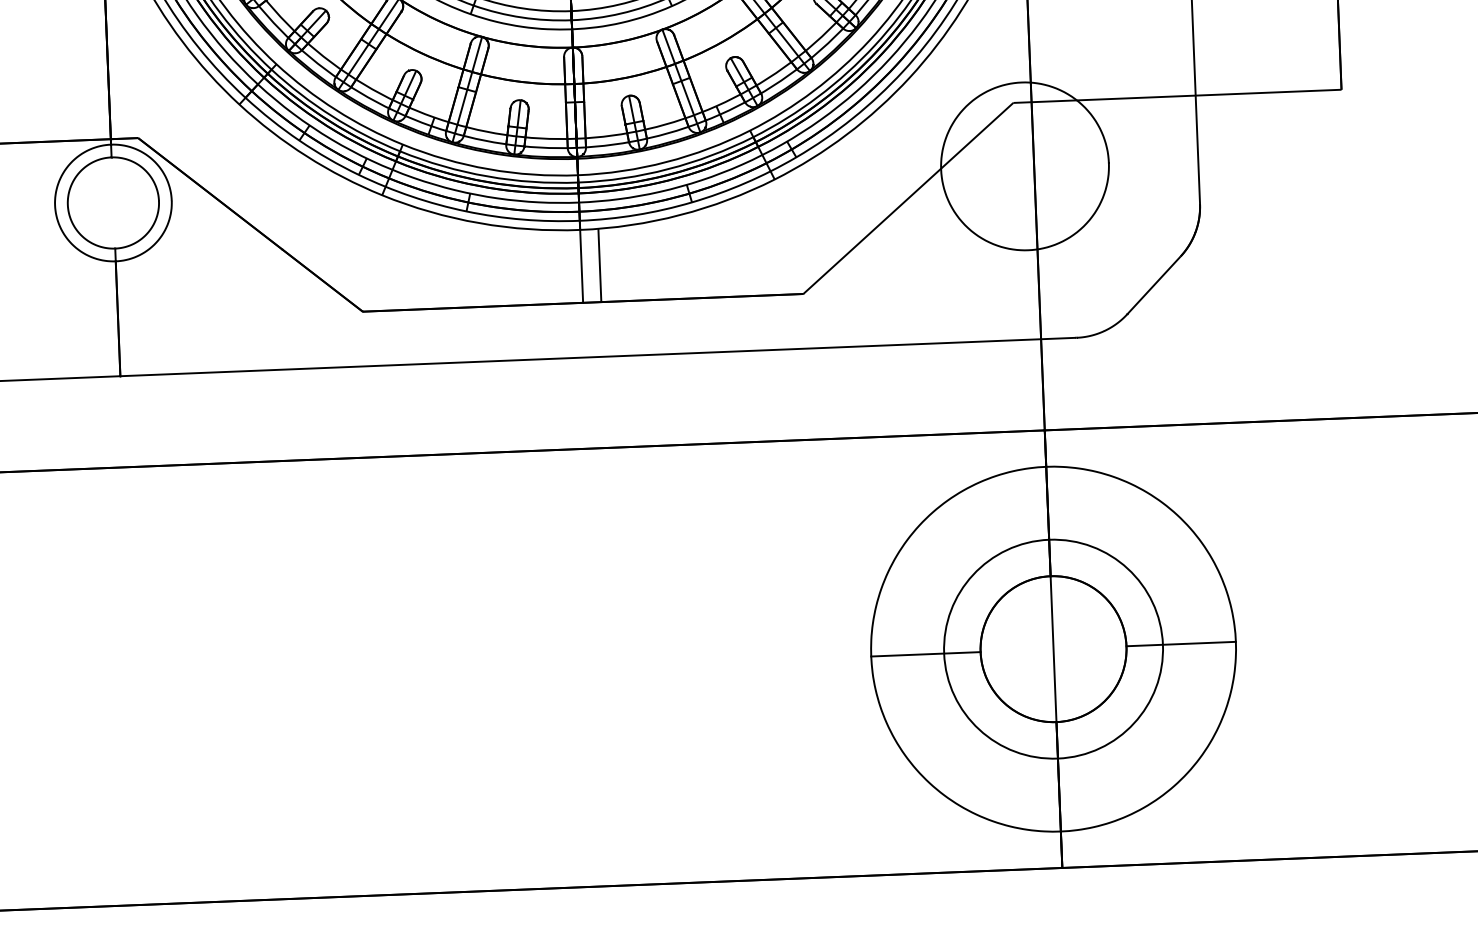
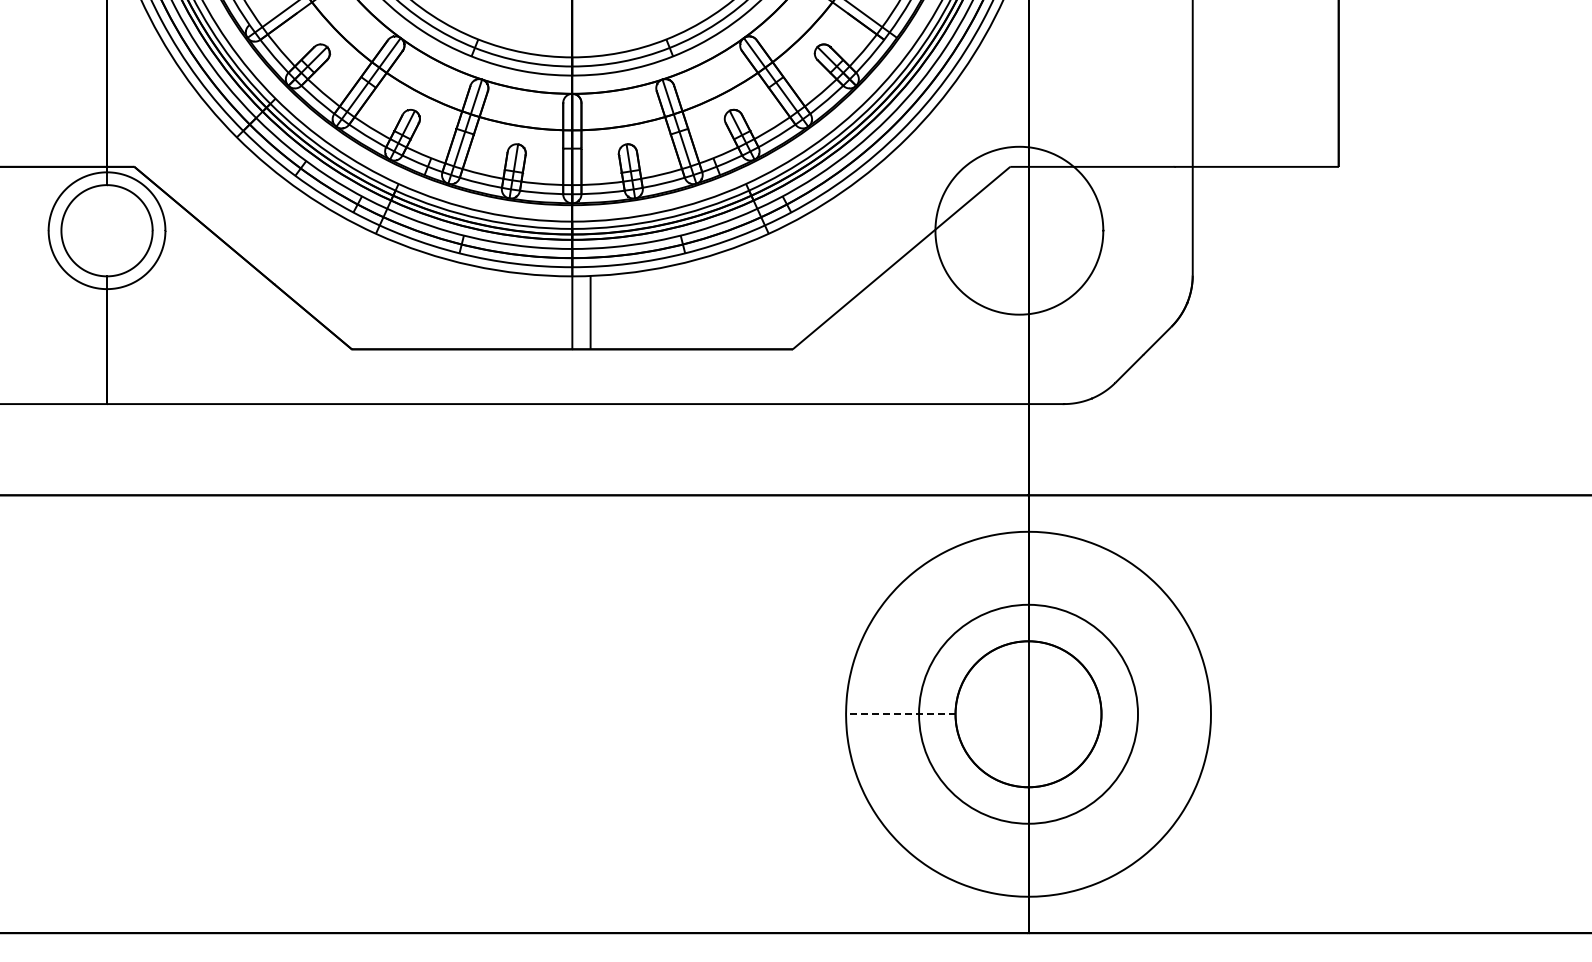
line: (1180, 644) -> (1155, 714), removed
line: (925, 654) -> (900, 714), solid -> dashed

